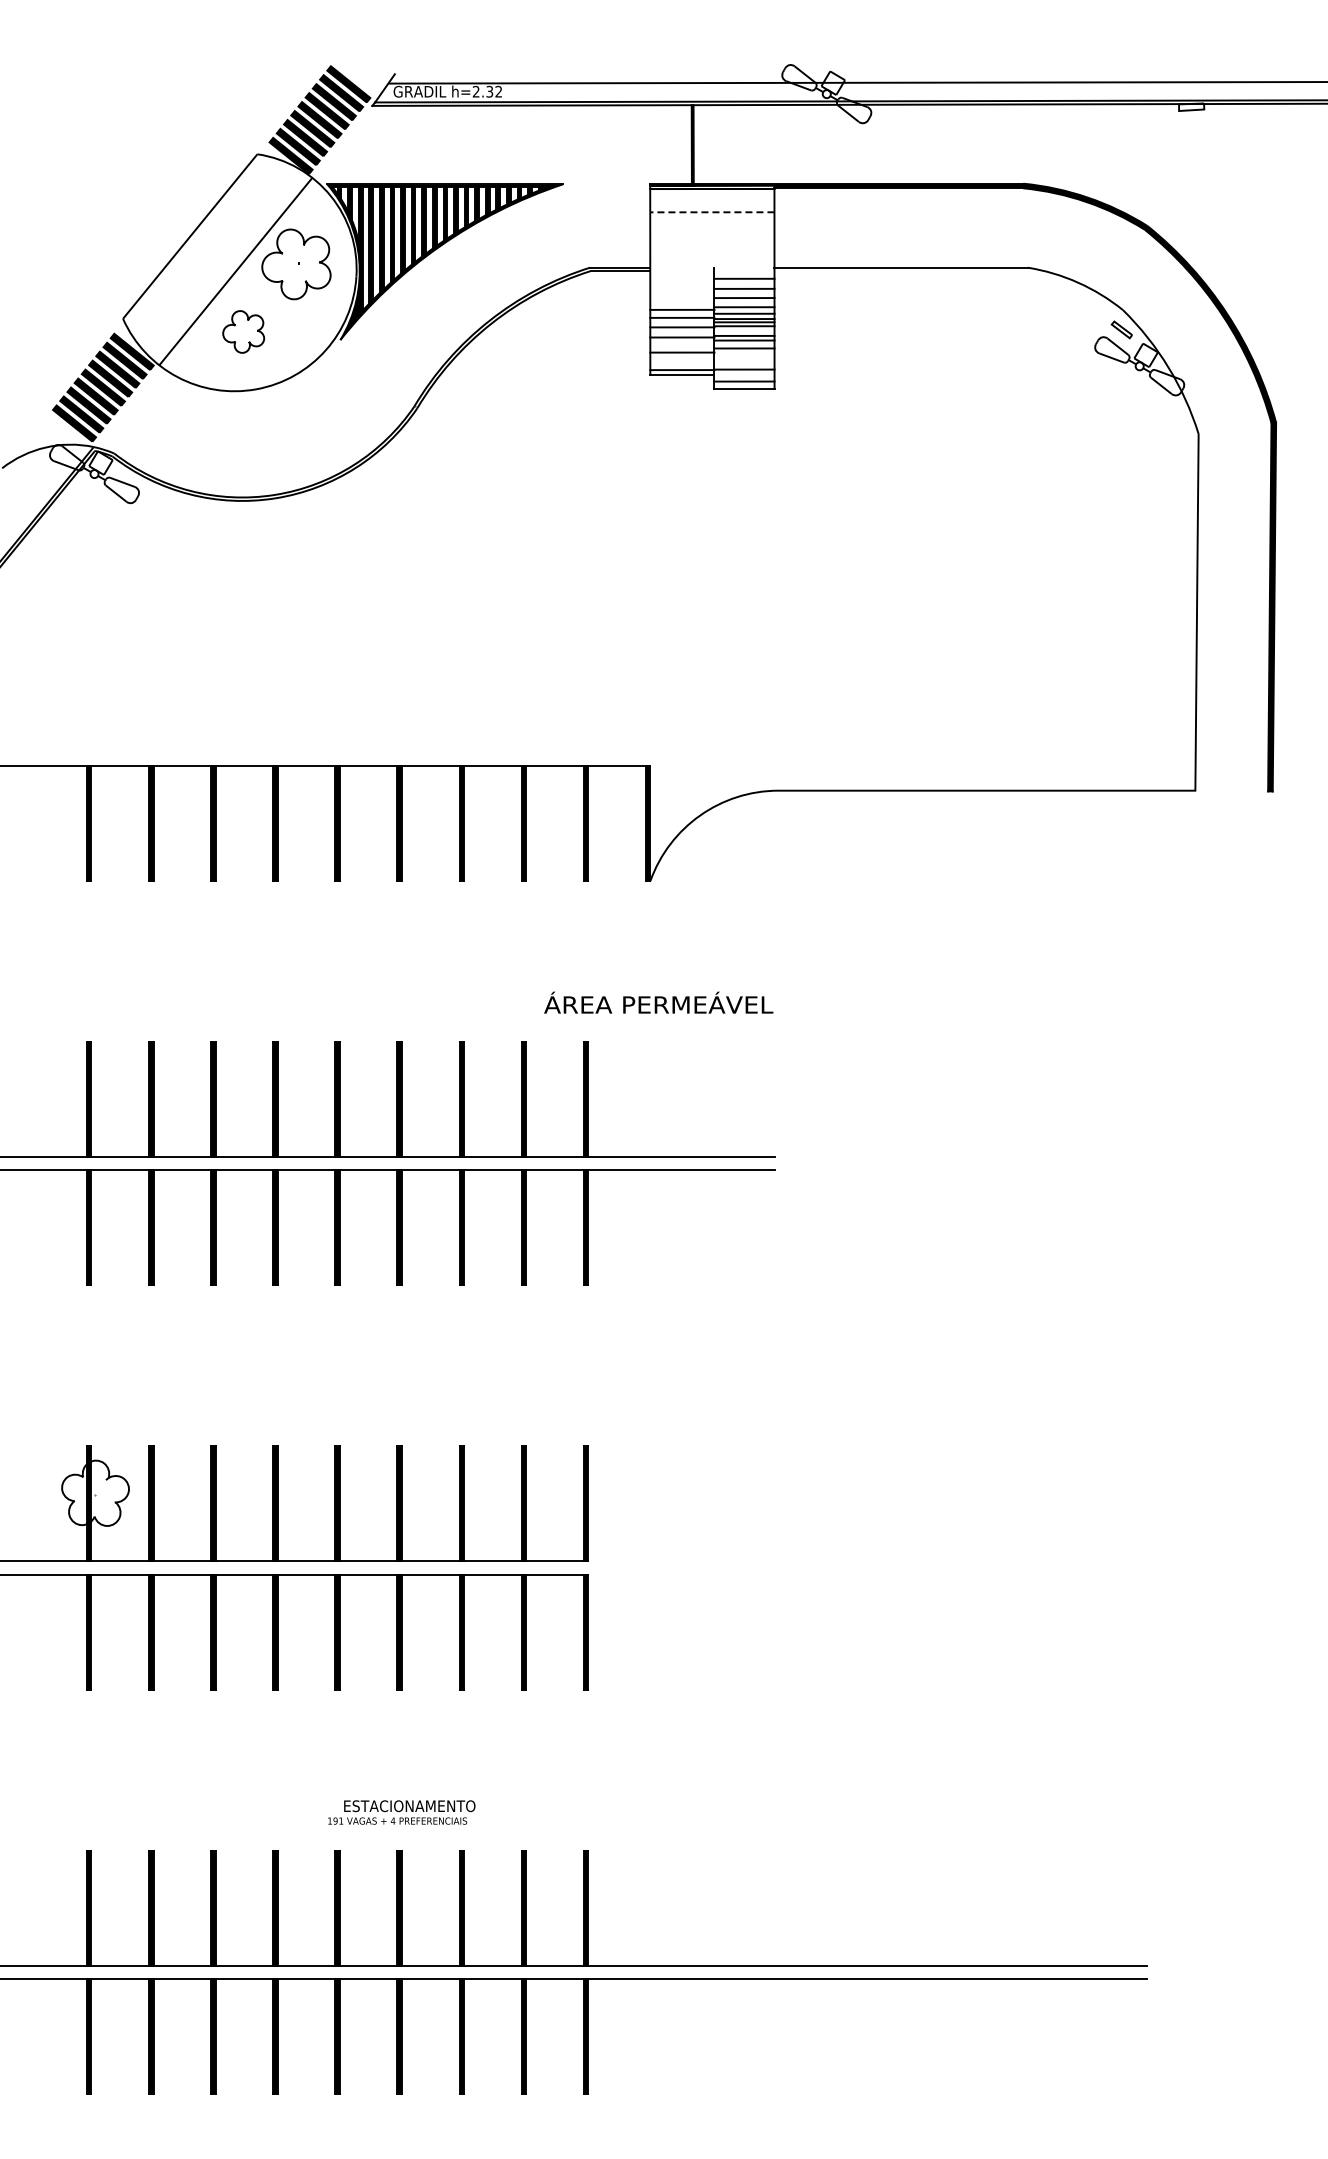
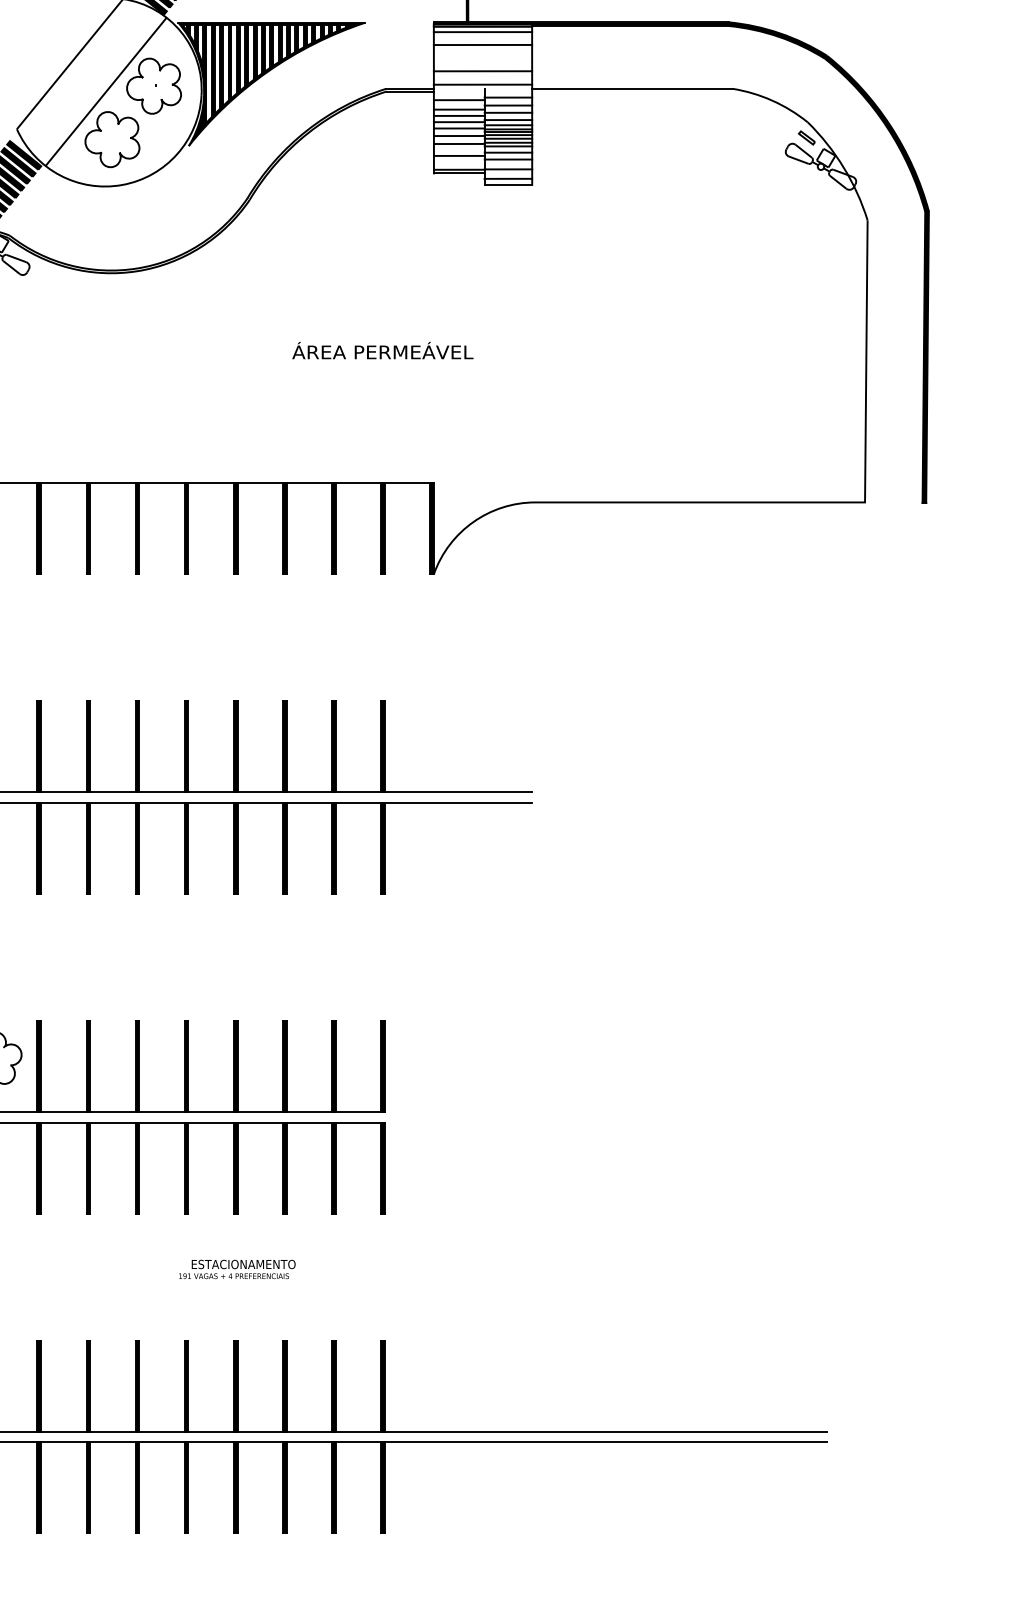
line: (712, 196) -> (483, 32), added
line: (711, 212) -> (482, 45), dashed -> solid
line: (712, 245) -> (483, 71), added
line: (712, 262) -> (483, 84), added
line: (682, 282) -> (459, 100), added
line: (682, 294) -> (459, 109), added
line: (682, 301) -> (459, 115), added
line: (744, 330) -> (508, 138), added
part: (243, 331) -> (112, 139), size x1.67
line: (744, 357) -> (508, 159), added
text: (658, 1002) -> (382, 350), moved
text: (401, 1812) -> (237, 1269), moved

